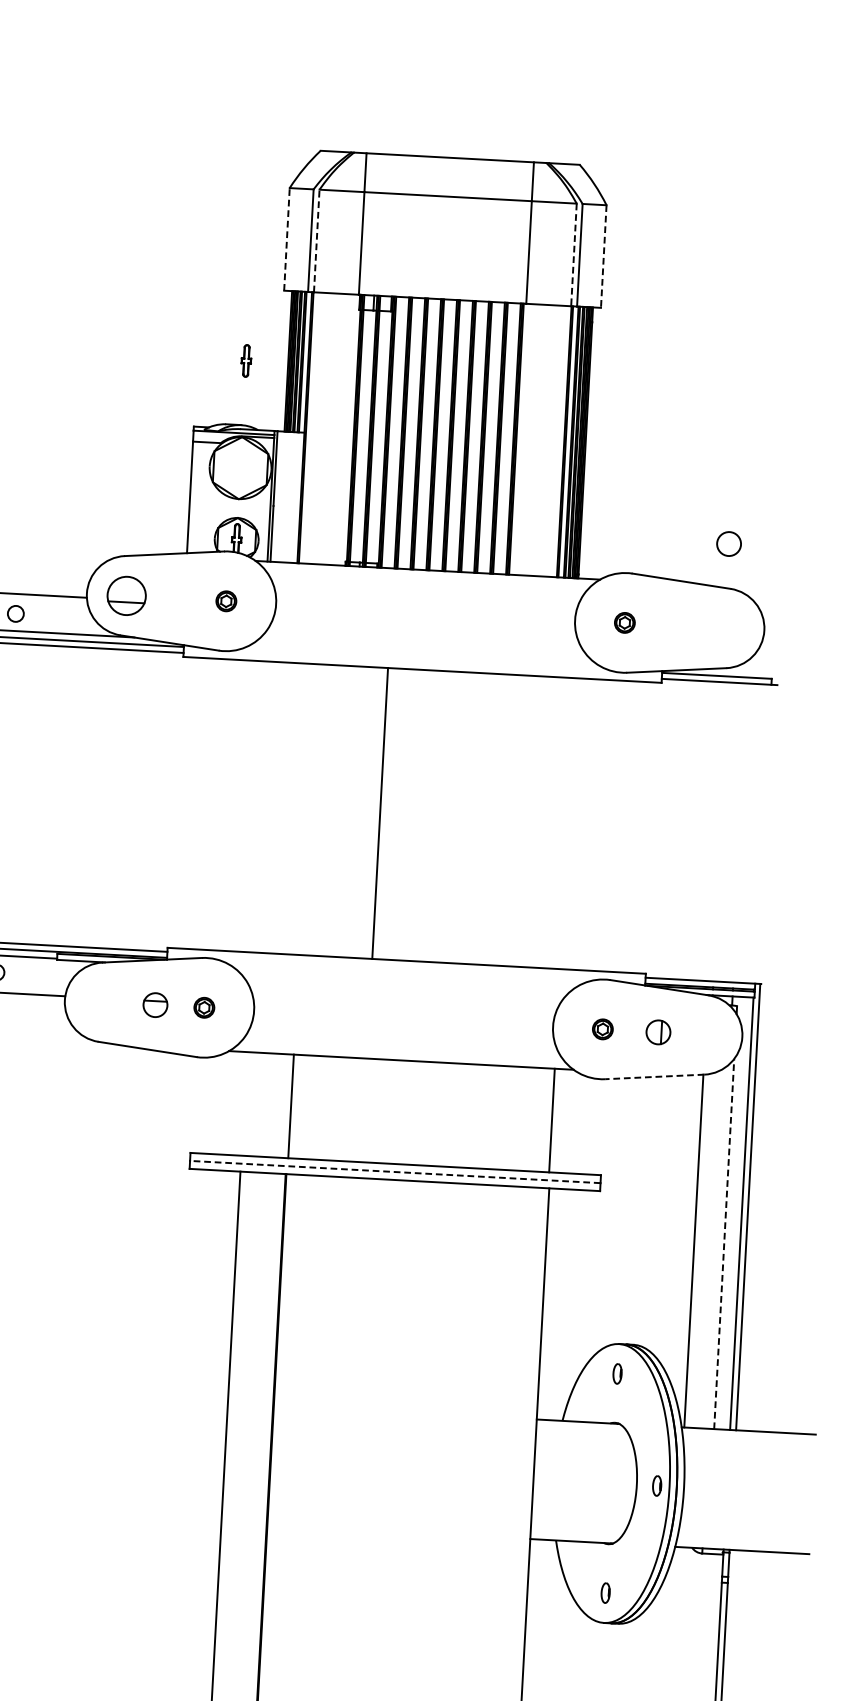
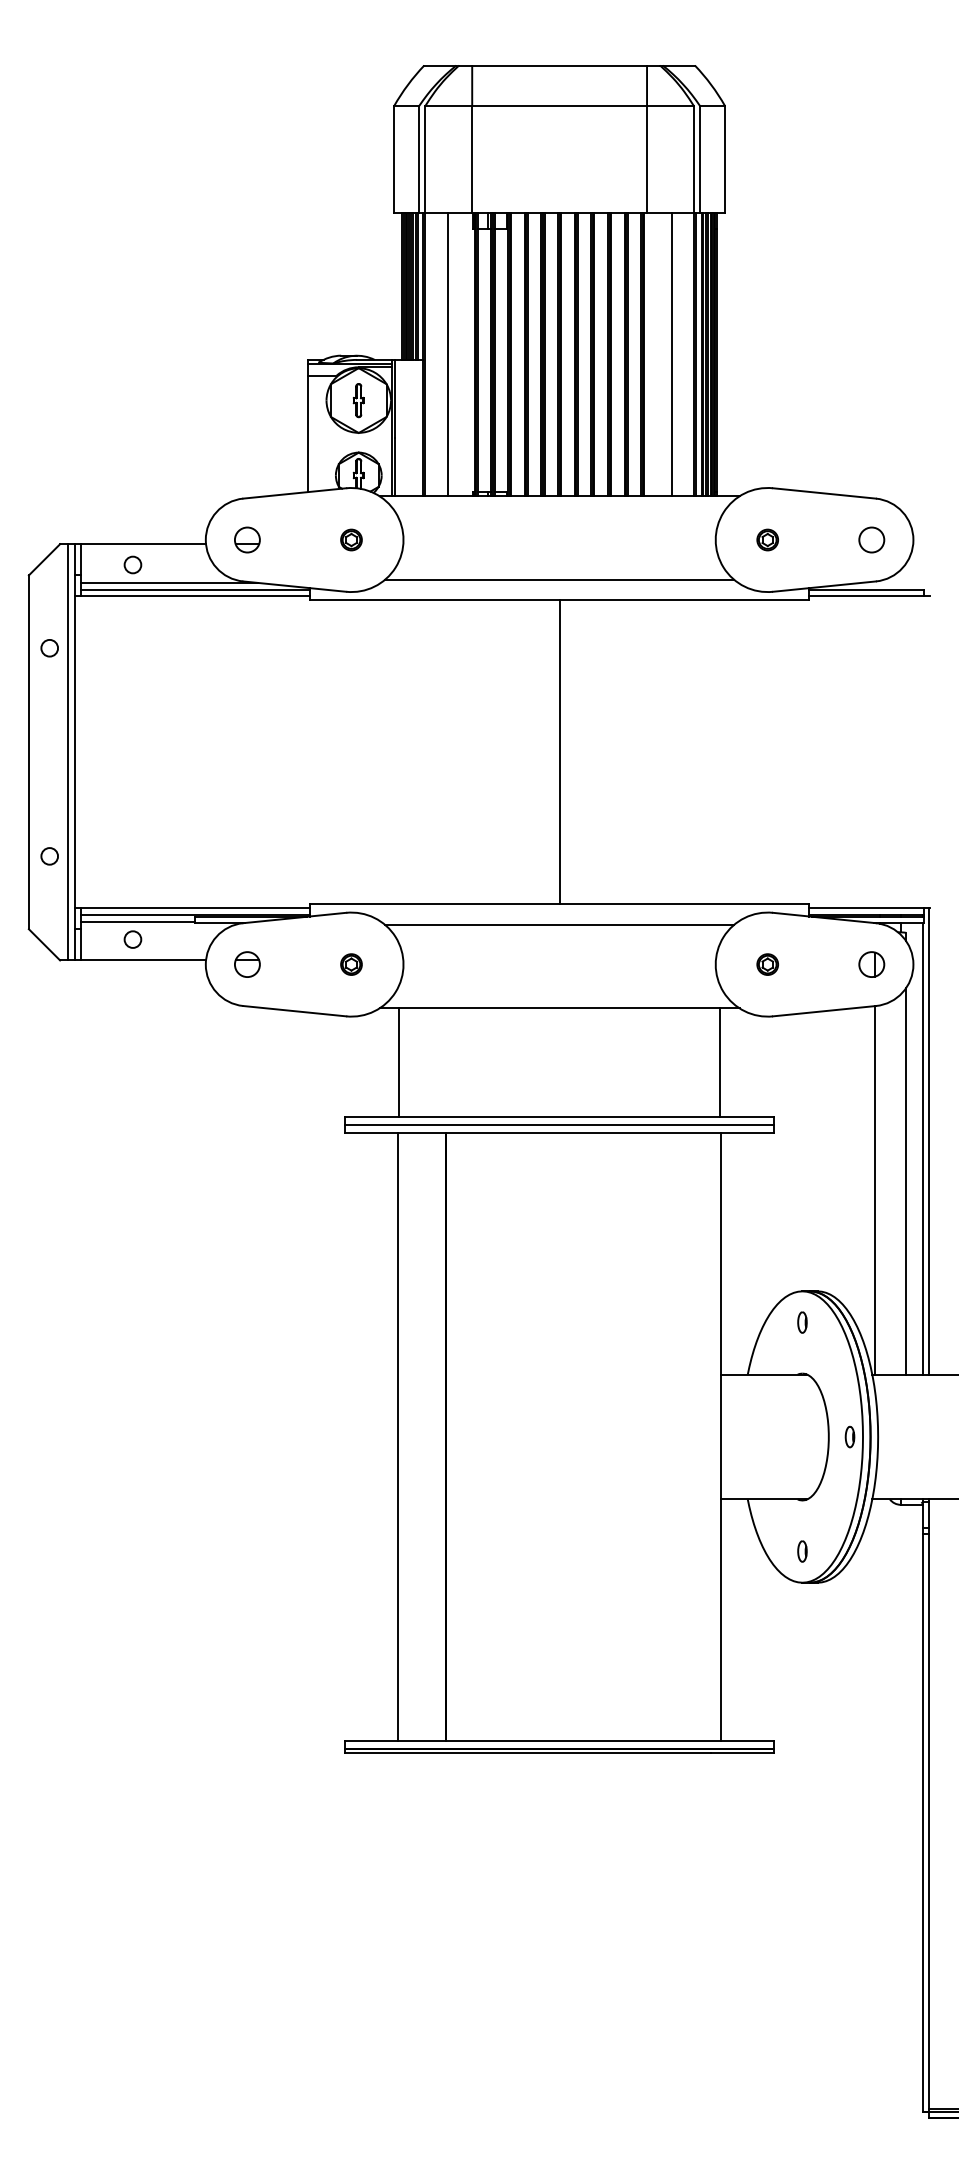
line: (287, 239) -> (394, 159), dashed -> solid
line: (316, 240) -> (425, 159), dashed -> solid
line: (573, 254) -> (693, 159), dashed -> solid
line: (604, 256) -> (725, 159), dashed -> solid
part: (246, 360) -> (358, 400), moved
line: (327, 428) -> (447, 354), added
line: (542, 440) -> (671, 354), added
circle: (728, 543) -> (871, 539), moved
part: (126, 595) -> (247, 539), size x0.62
line: (423, 649) -> (559, 579), added
line: (380, 813) -> (559, 752), moved
line: (405, 981) -> (559, 925), added
part: (155, 1005) -> (247, 964), moved
part: (658, 1032) -> (871, 964), moved
line: (654, 1077) -> (824, 1011), dashed -> solid
line: (291, 1106) -> (399, 1062), moved
line: (395, 1171) -> (559, 1124), dashed -> solid
line: (724, 1243) -> (906, 1180), dashed -> solid

